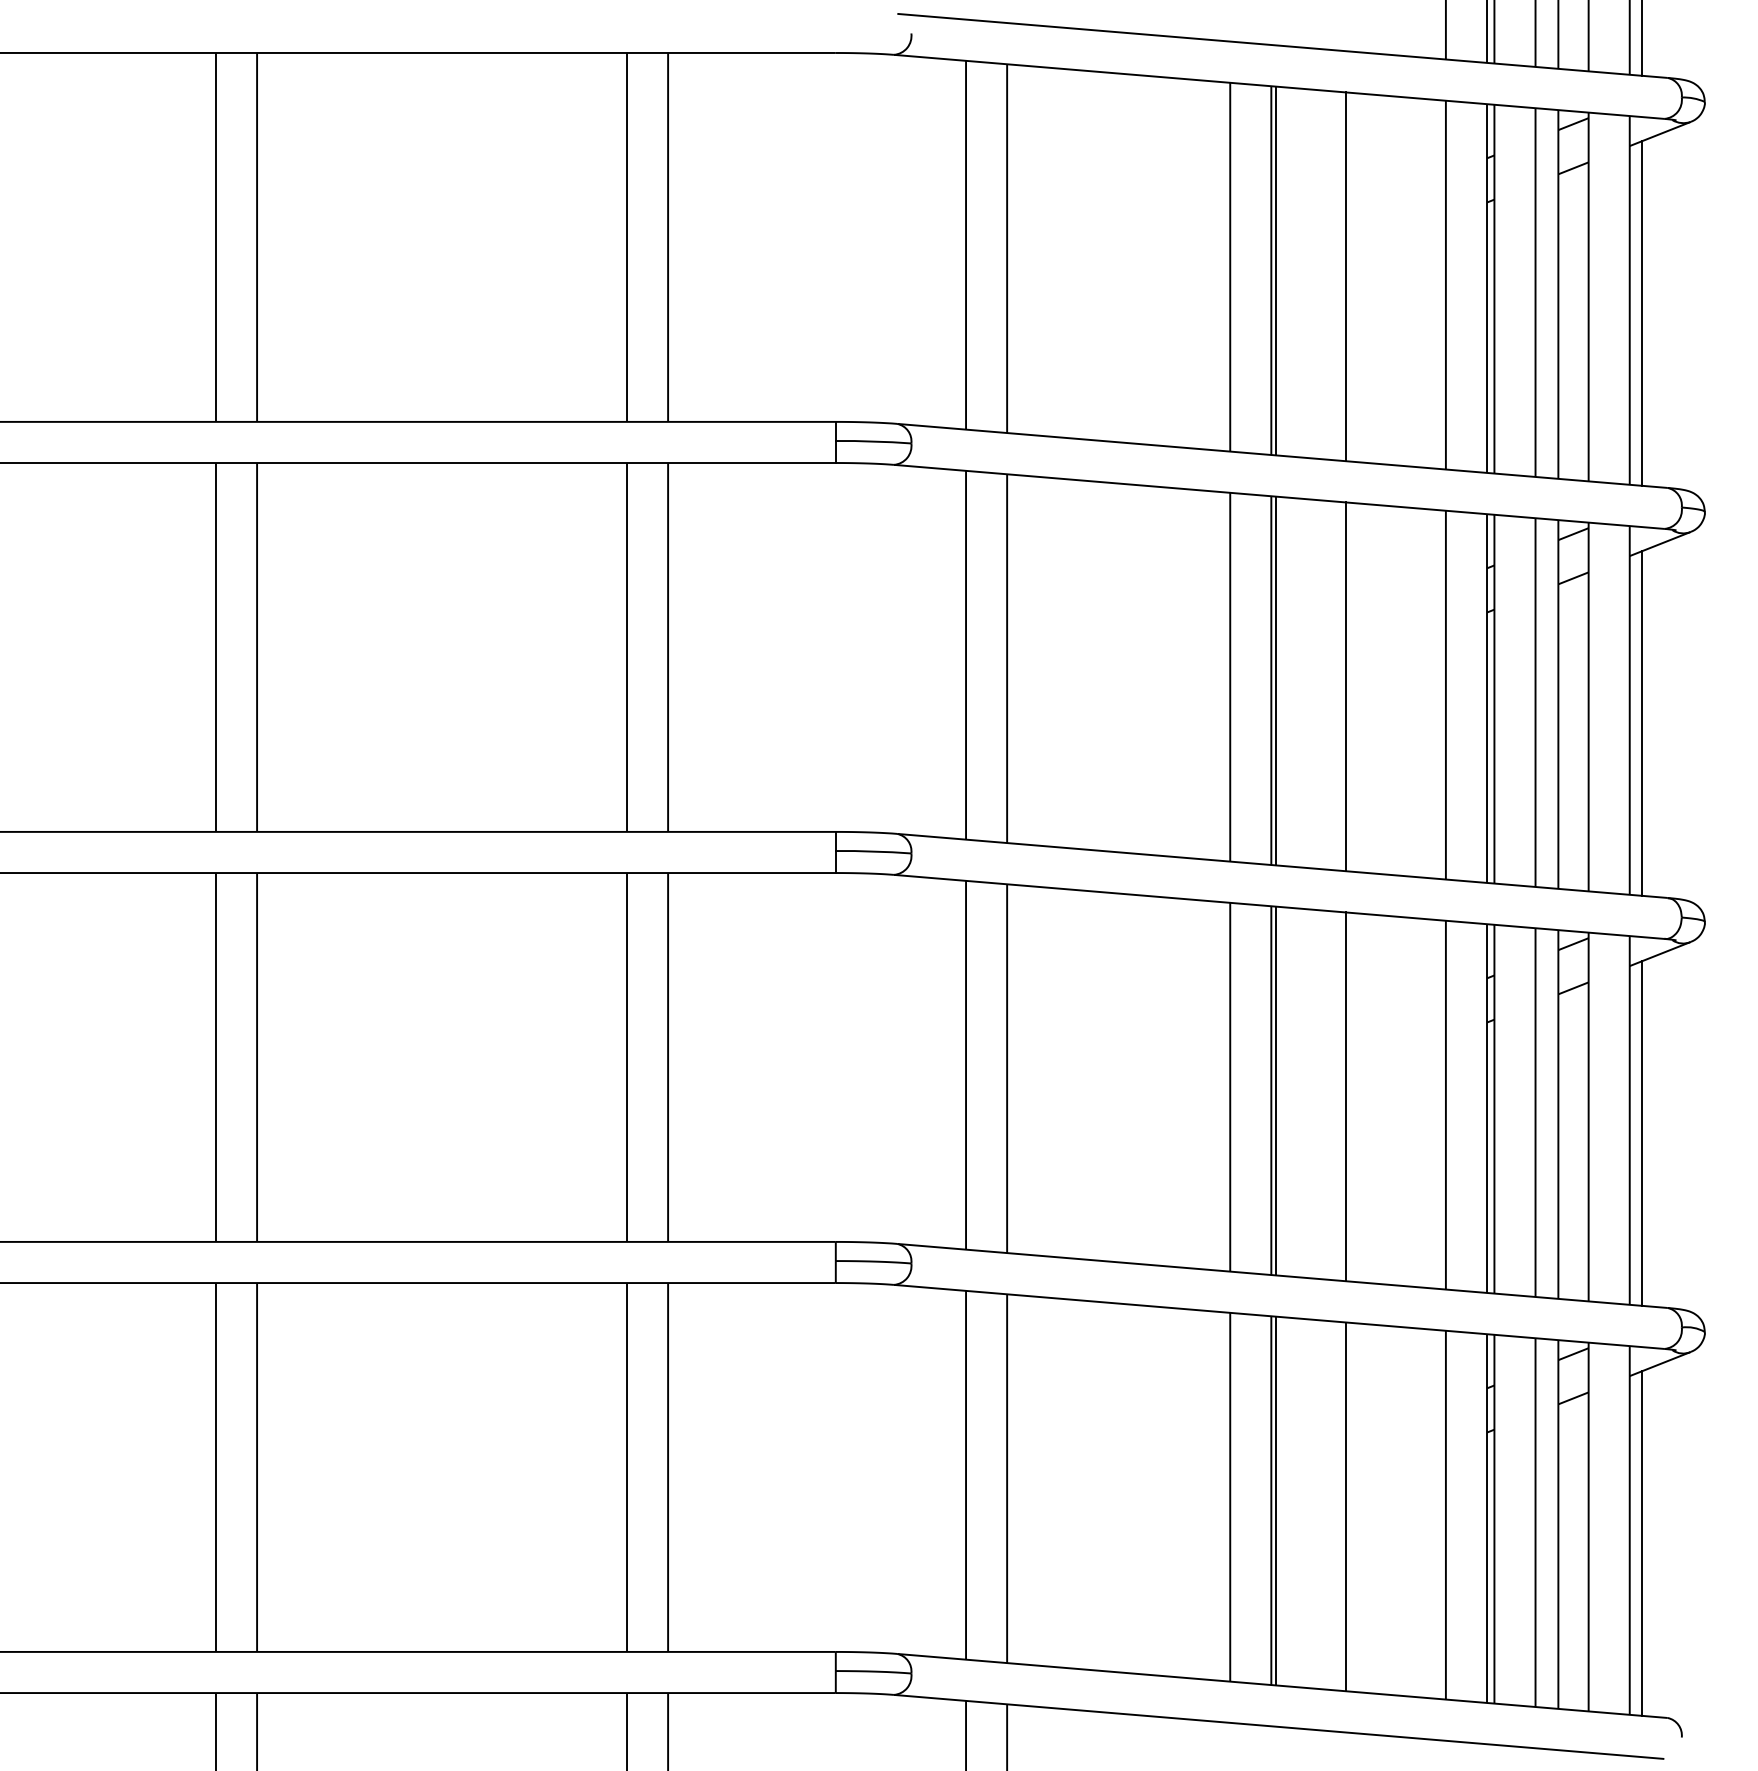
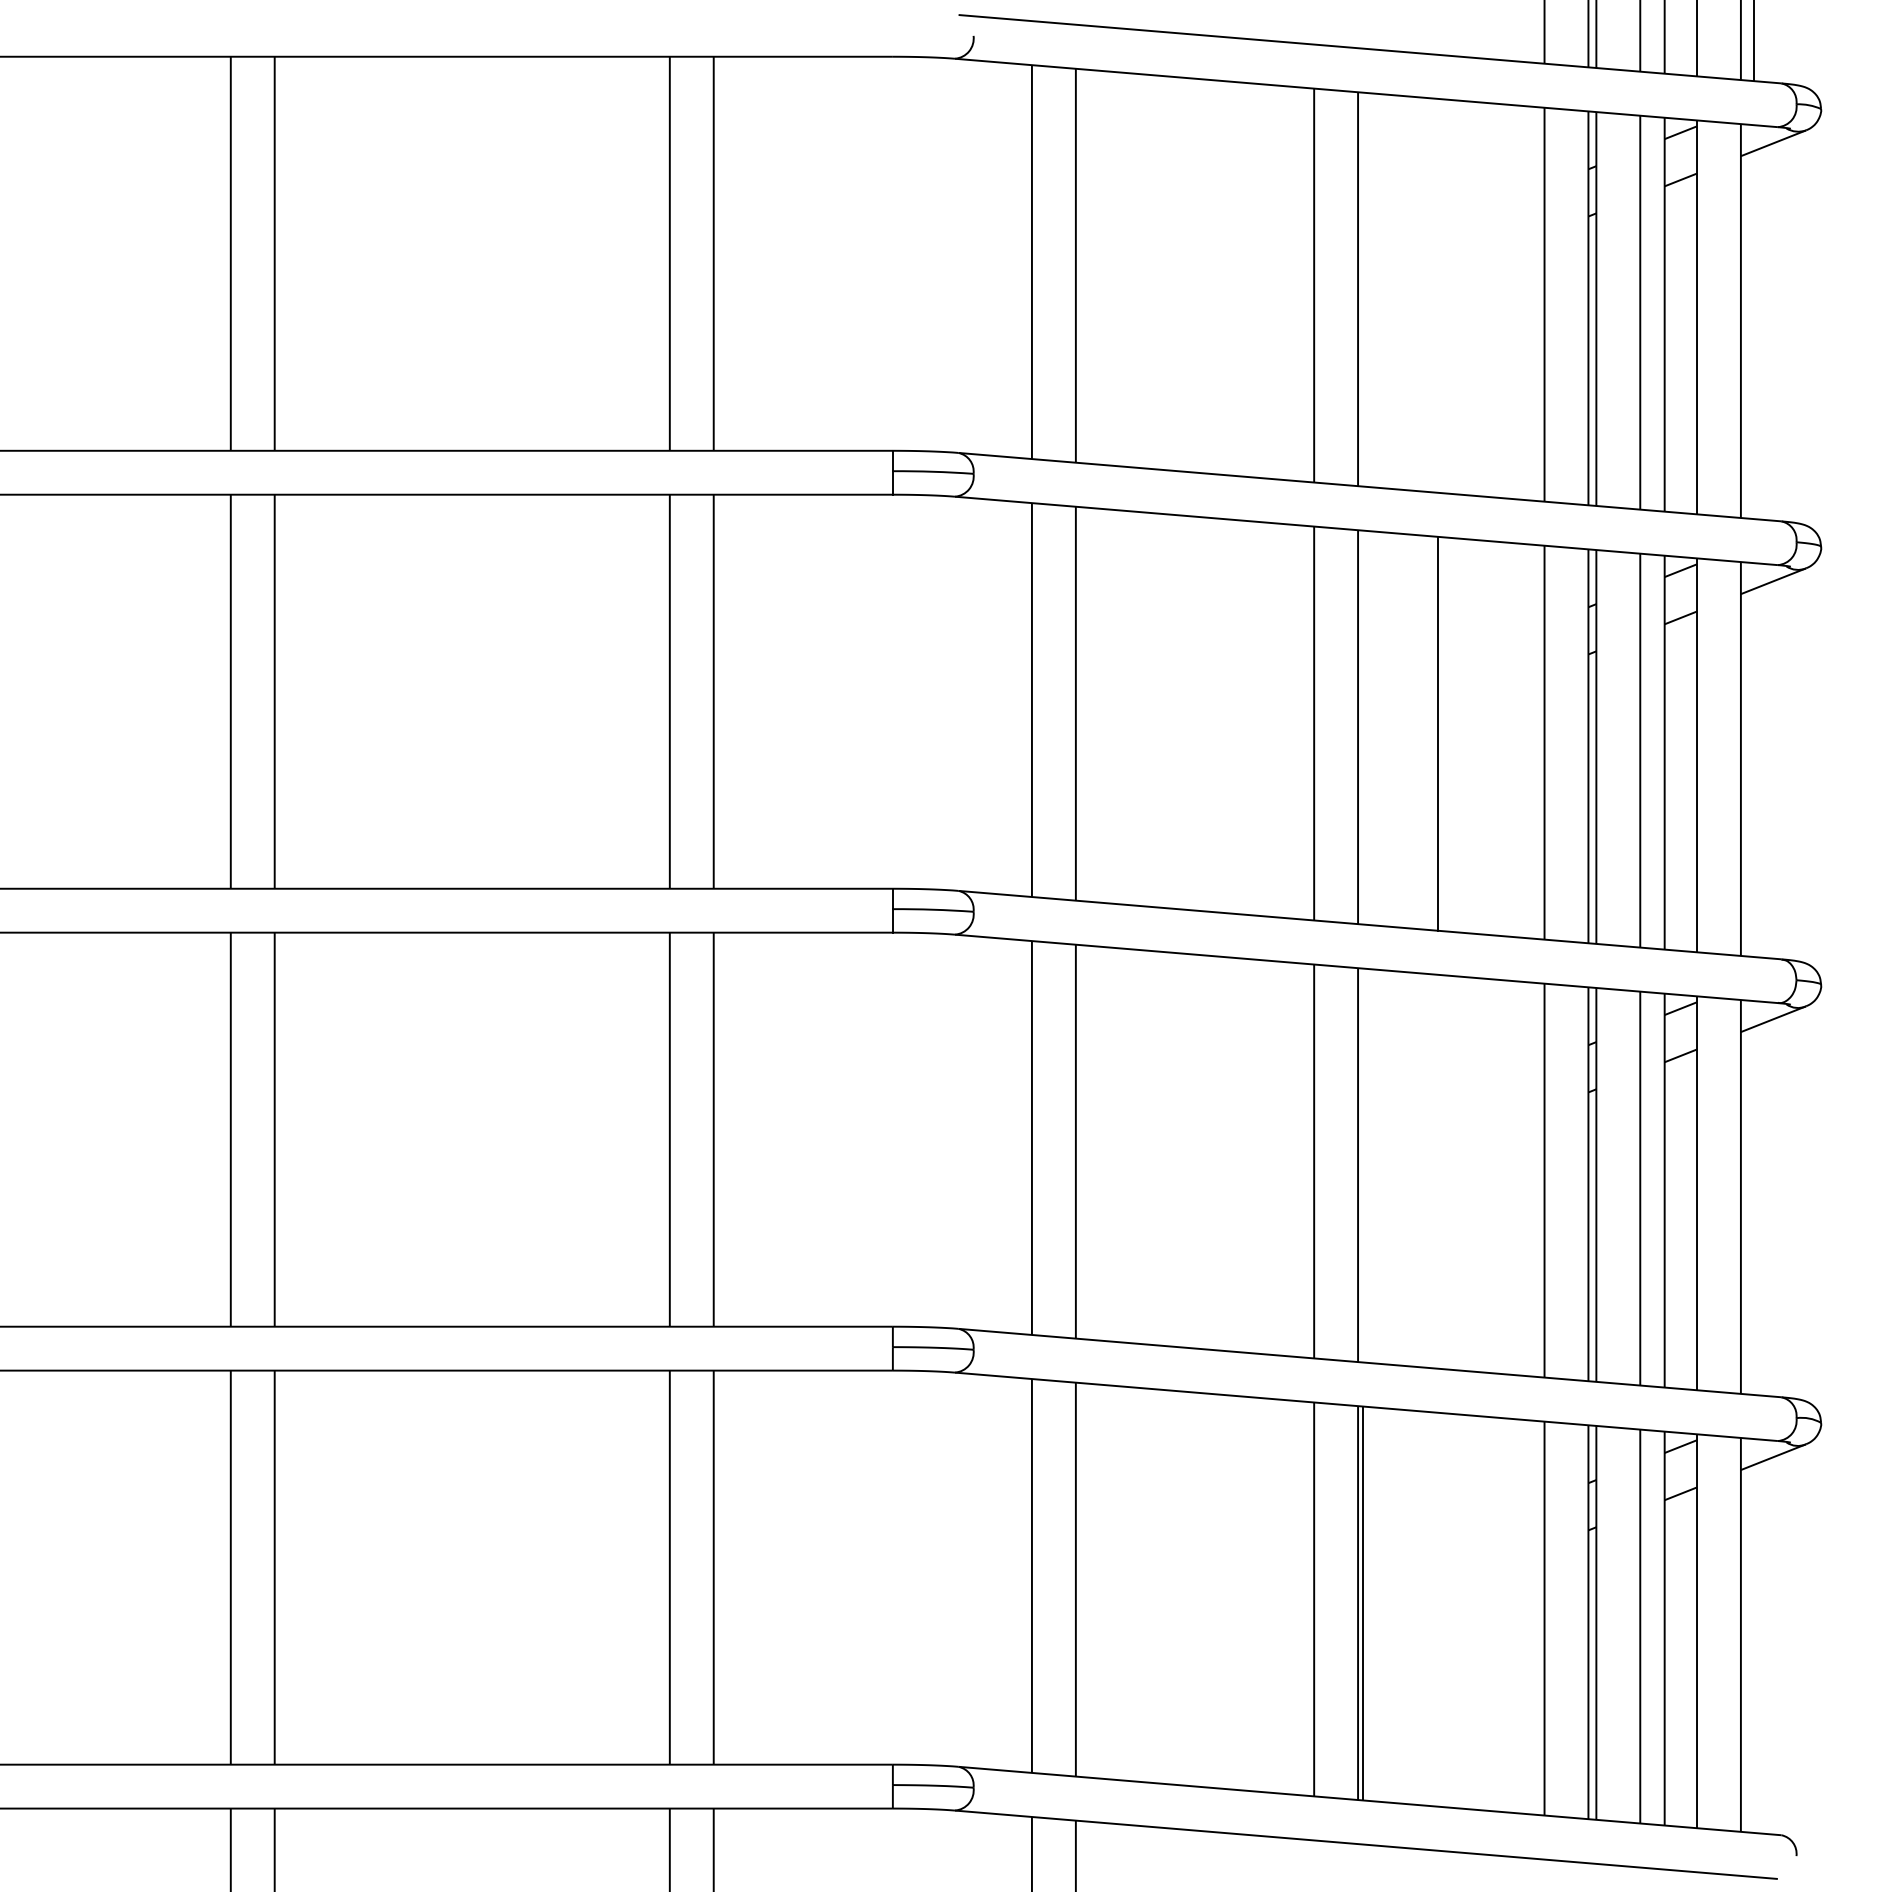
line: (1276, 270) -> (1363, 289), removed
line: (1346, 276) -> (1438, 295), removed
line: (1642, 313) -> (1754, 334), removed
line: (1276, 680) -> (1363, 727), removed
line: (1642, 723) -> (1754, 772), removed
line: (1276, 1090) -> (1363, 1165), removed
line: (1346, 1096) -> (1438, 1171), removed
line: (1642, 1133) -> (1754, 1210), removed
line: (1346, 1506) -> (1438, 1609), removed
line: (1642, 1543) -> (1754, 1648), removed

